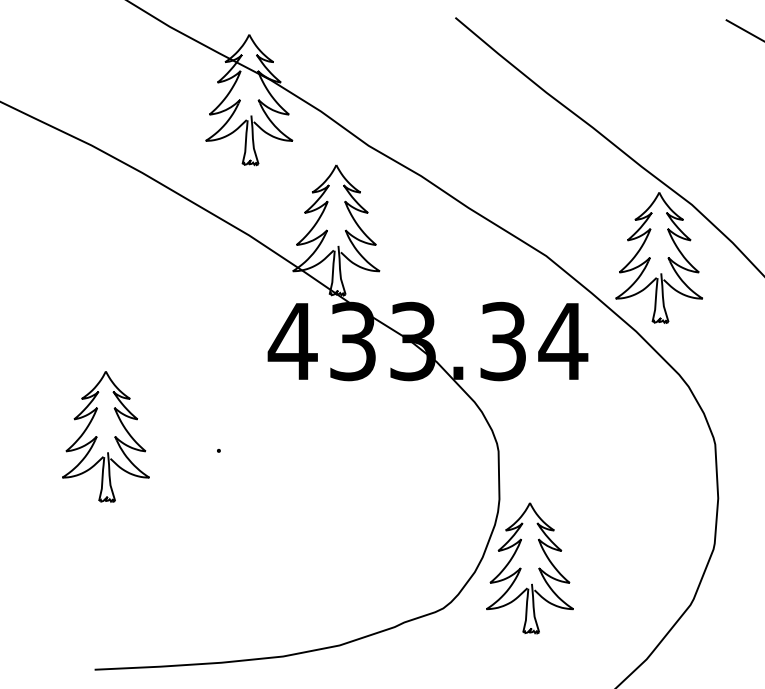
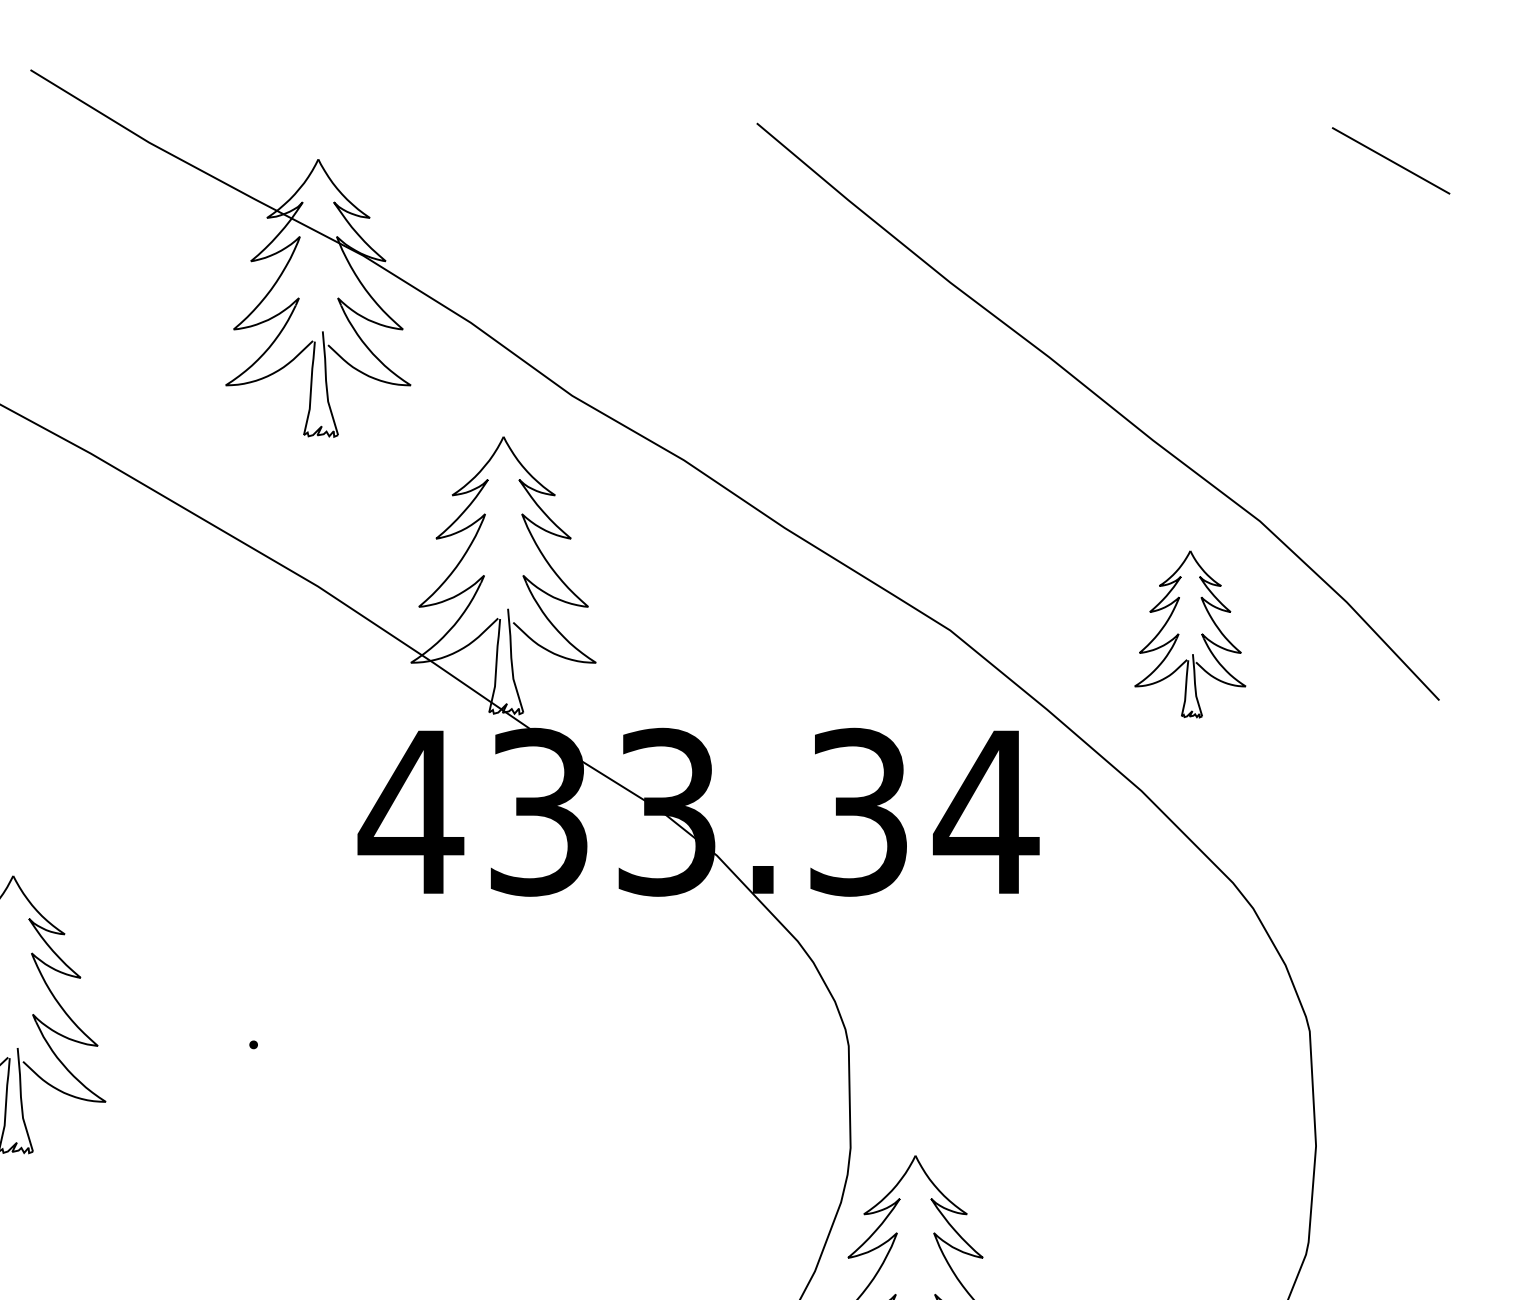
part: (658, 257) -> (1188, 633), size x0.6

